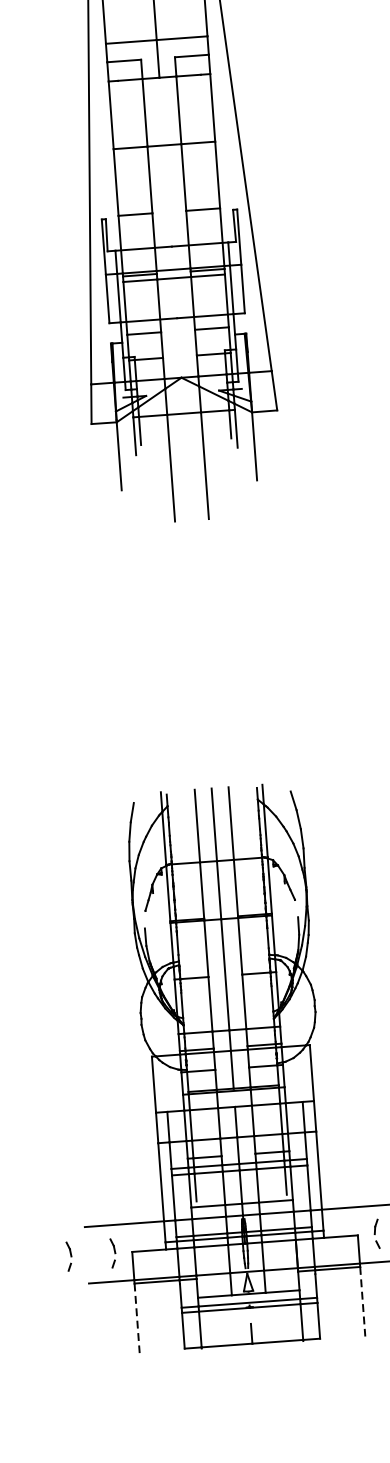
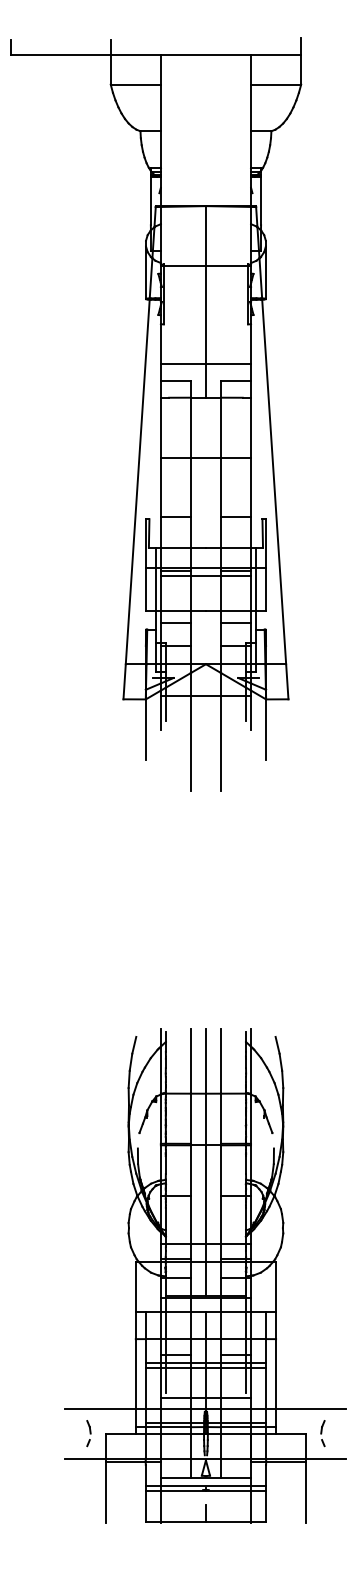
part: (68, 1256) -> (49, 1433), removed
line: (363, 1301) -> (306, 1492), dashed -> solid
line: (136, 1318) -> (105, 1492), dashed -> solid

